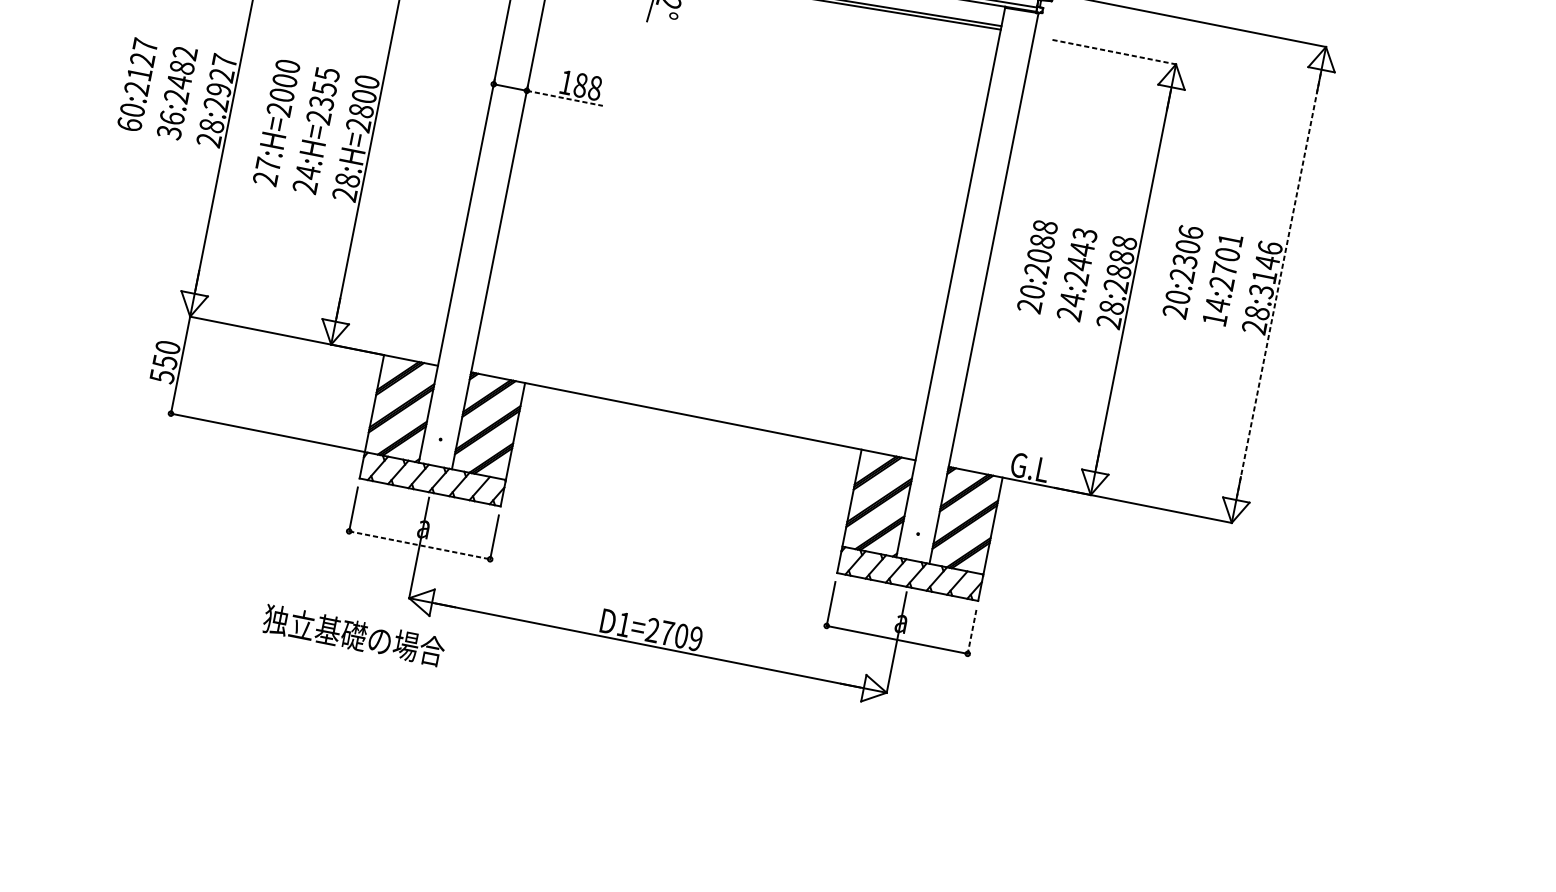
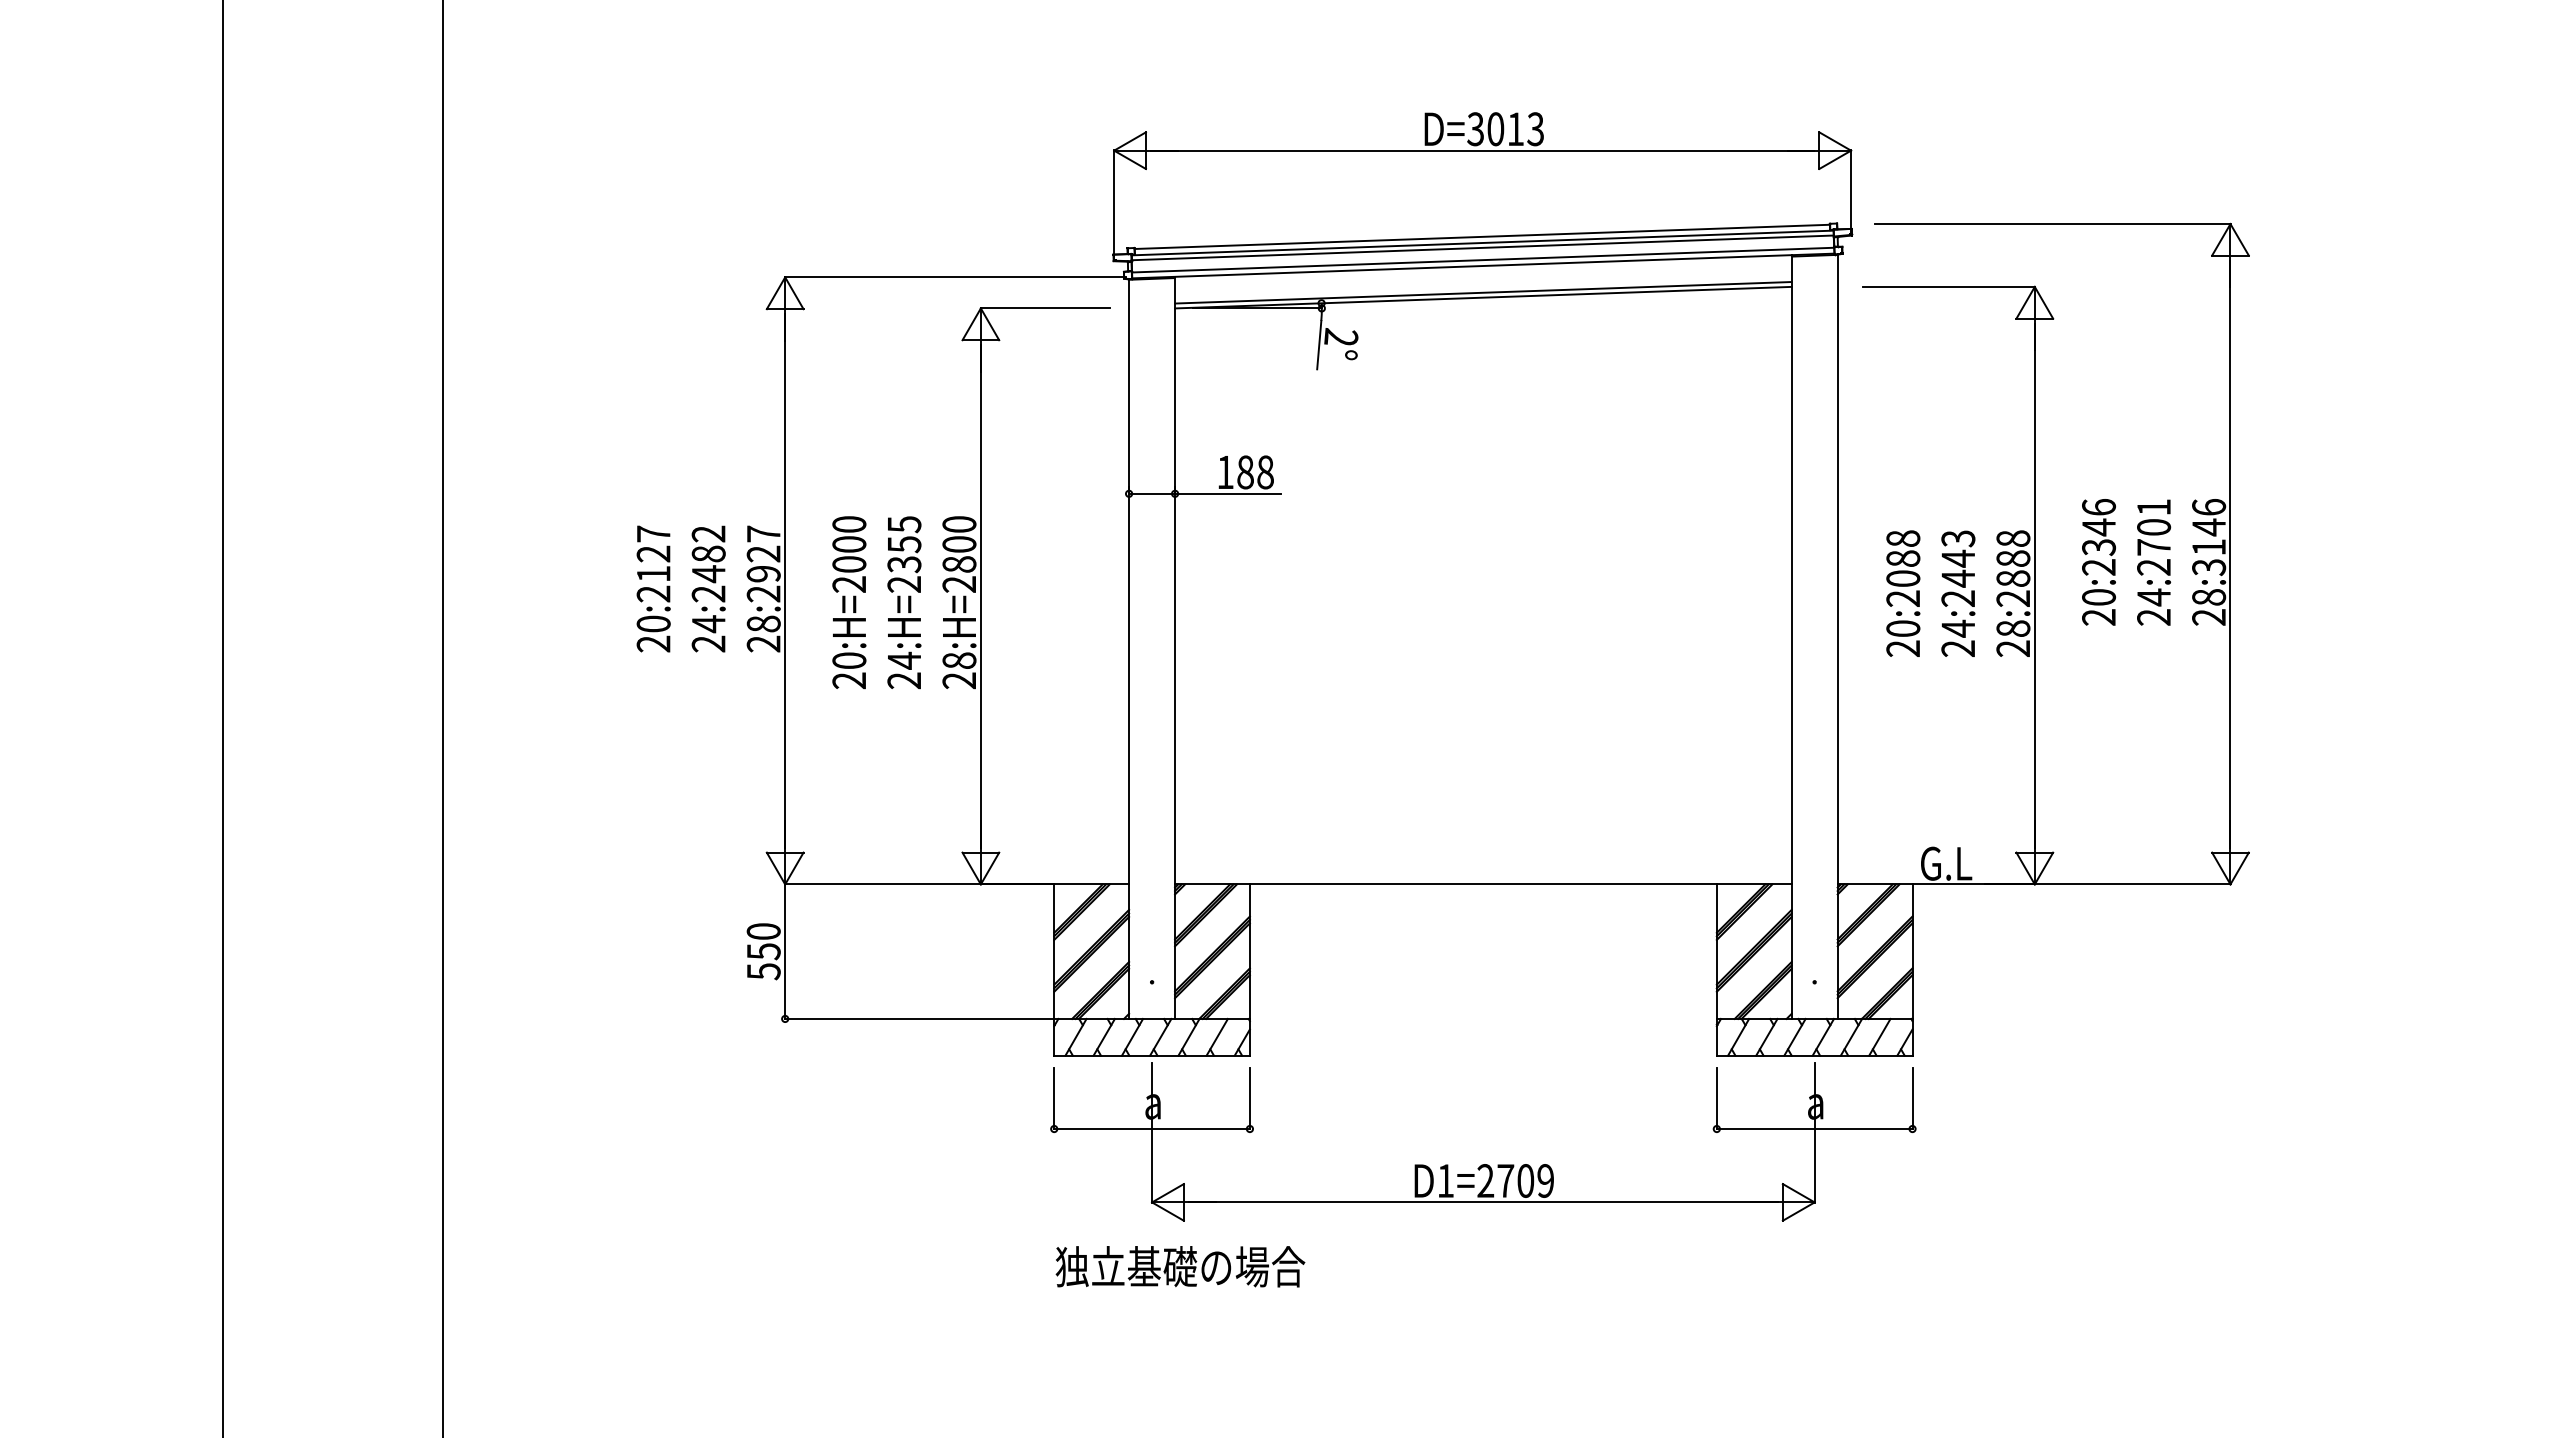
line: (1114, 51) -> (1949, 286), dashed -> solid
line: (564, 98) -> (1227, 493), dashed -> solid
text: (129, 124) -> (653, 643), 60:2127 -> 20:2127
text: (170, 124) -> (708, 633), 36:2482 -> 24:2482
text: (268, 164) -> (849, 660), 27:H=2000 -> 20:H=2000
text: (1188, 247) -> (2099, 527), 20:2306 -> 20:2346
line: (1278, 285) -> (2230, 554), dashed -> solid
text: (1214, 319) -> (2153, 617), 14:2701 -> 24:2701
line: (419, 545) -> (1152, 1129), dashed -> solid
line: (972, 631) -> (1912, 1098), dashed -> solid
text: (354, 635) -> (1180, 1266), moved

